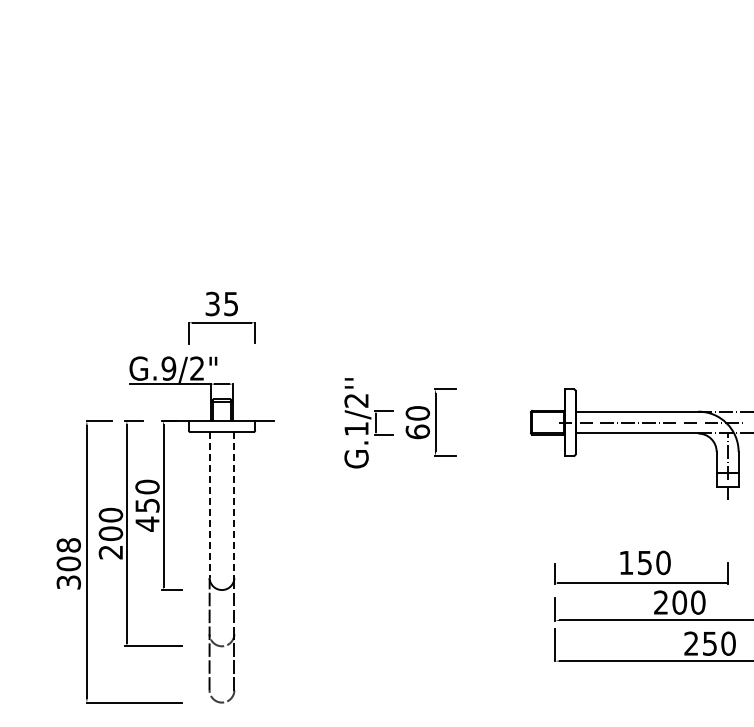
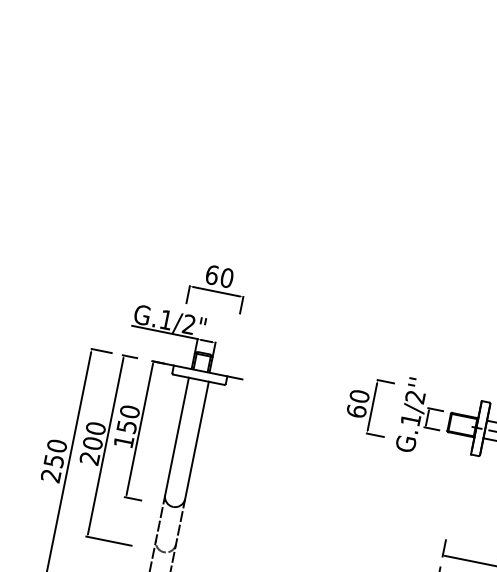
text: (221, 303) -> (219, 276), 35 -> 60
text: (168, 368) -> (166, 319), G.9/2" -> G.1/2"
part: (368, 423) -> (421, 417), moved
line: (209, 505) -> (176, 436), dashed -> solid
line: (234, 505) -> (196, 440), dashed -> solid
text: (147, 523) -> (123, 441), 450 -> 150
text: (68, 563) -> (53, 460), 308 -> 250

